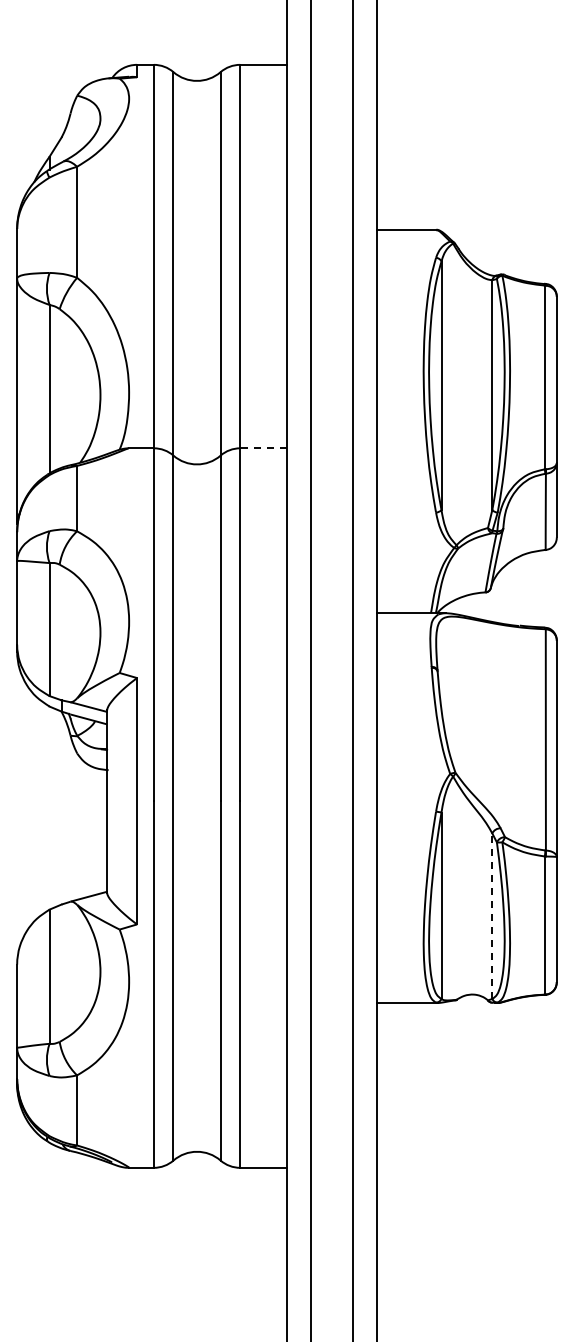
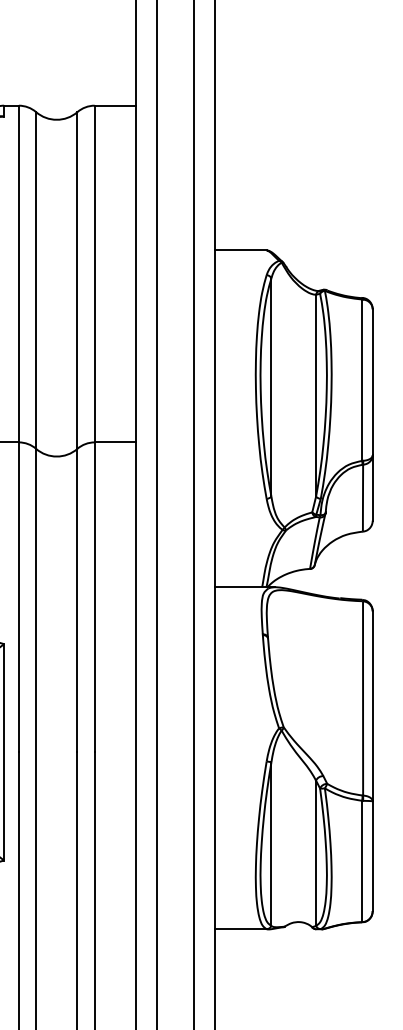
line: (263, 448) -> (115, 442), dashed -> solid
line: (492, 916) -> (316, 853), dashed -> solid

